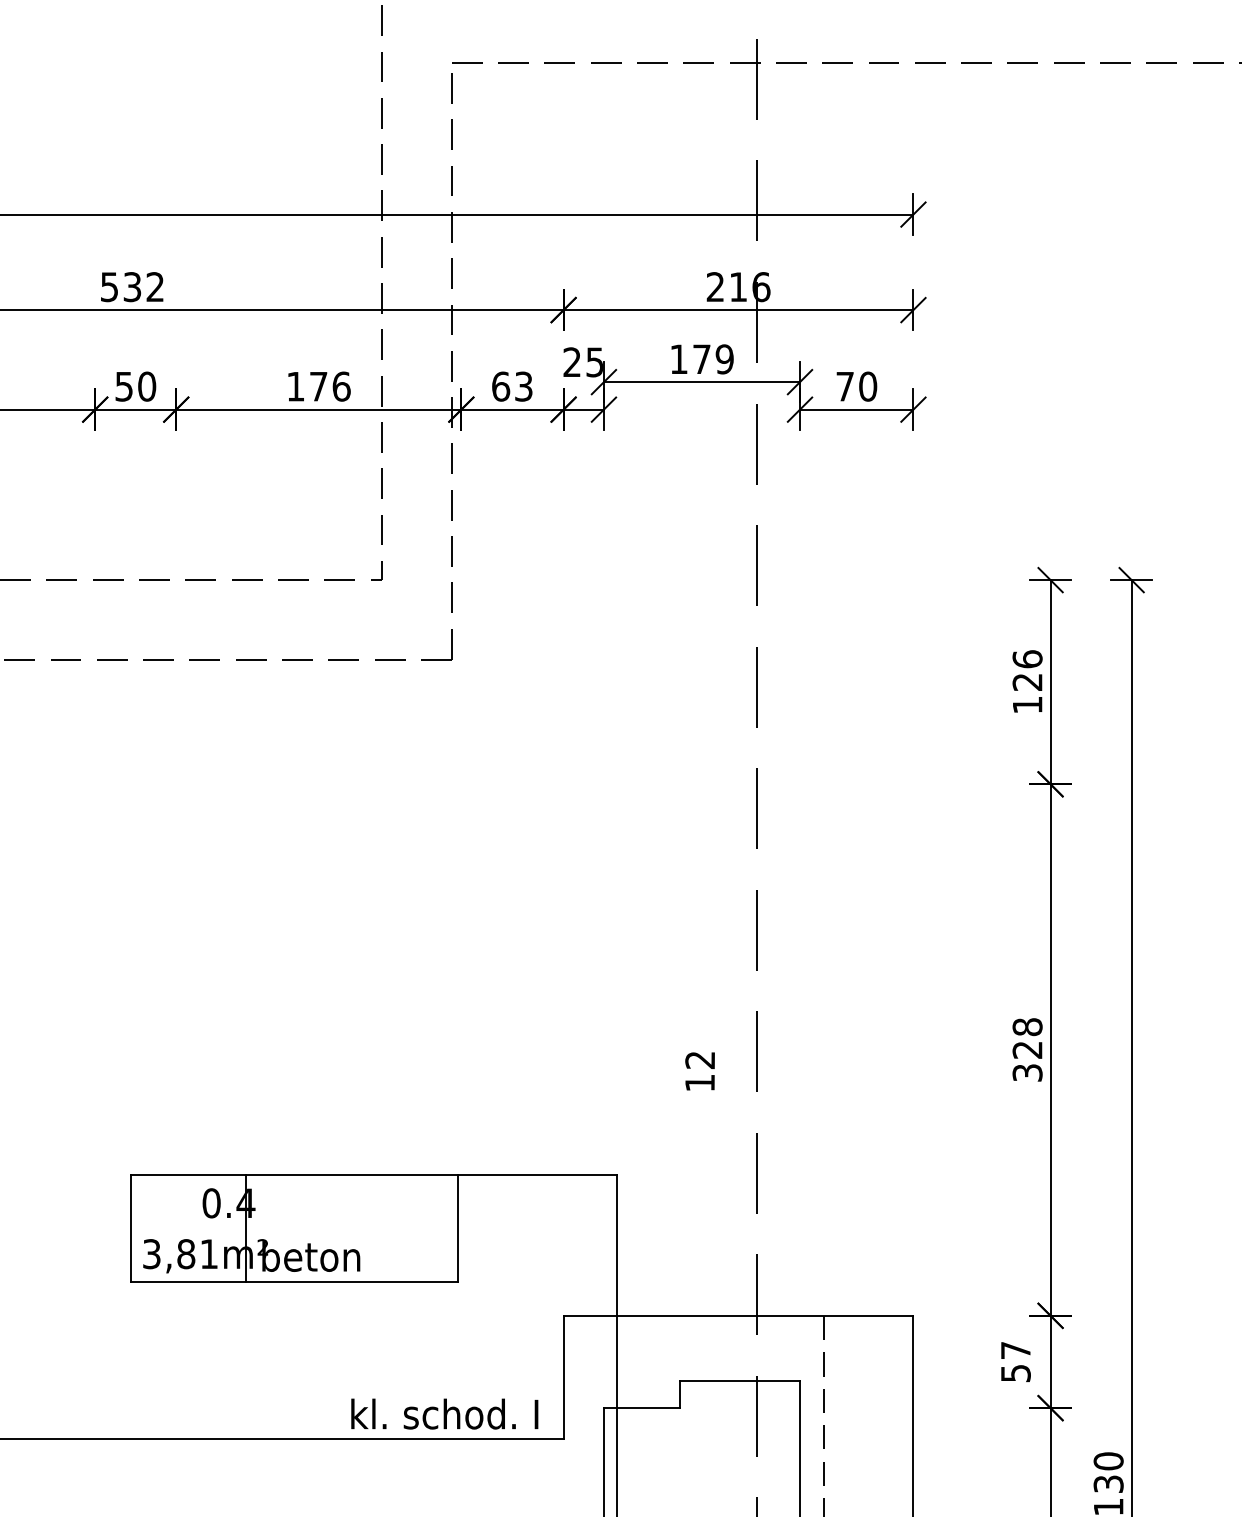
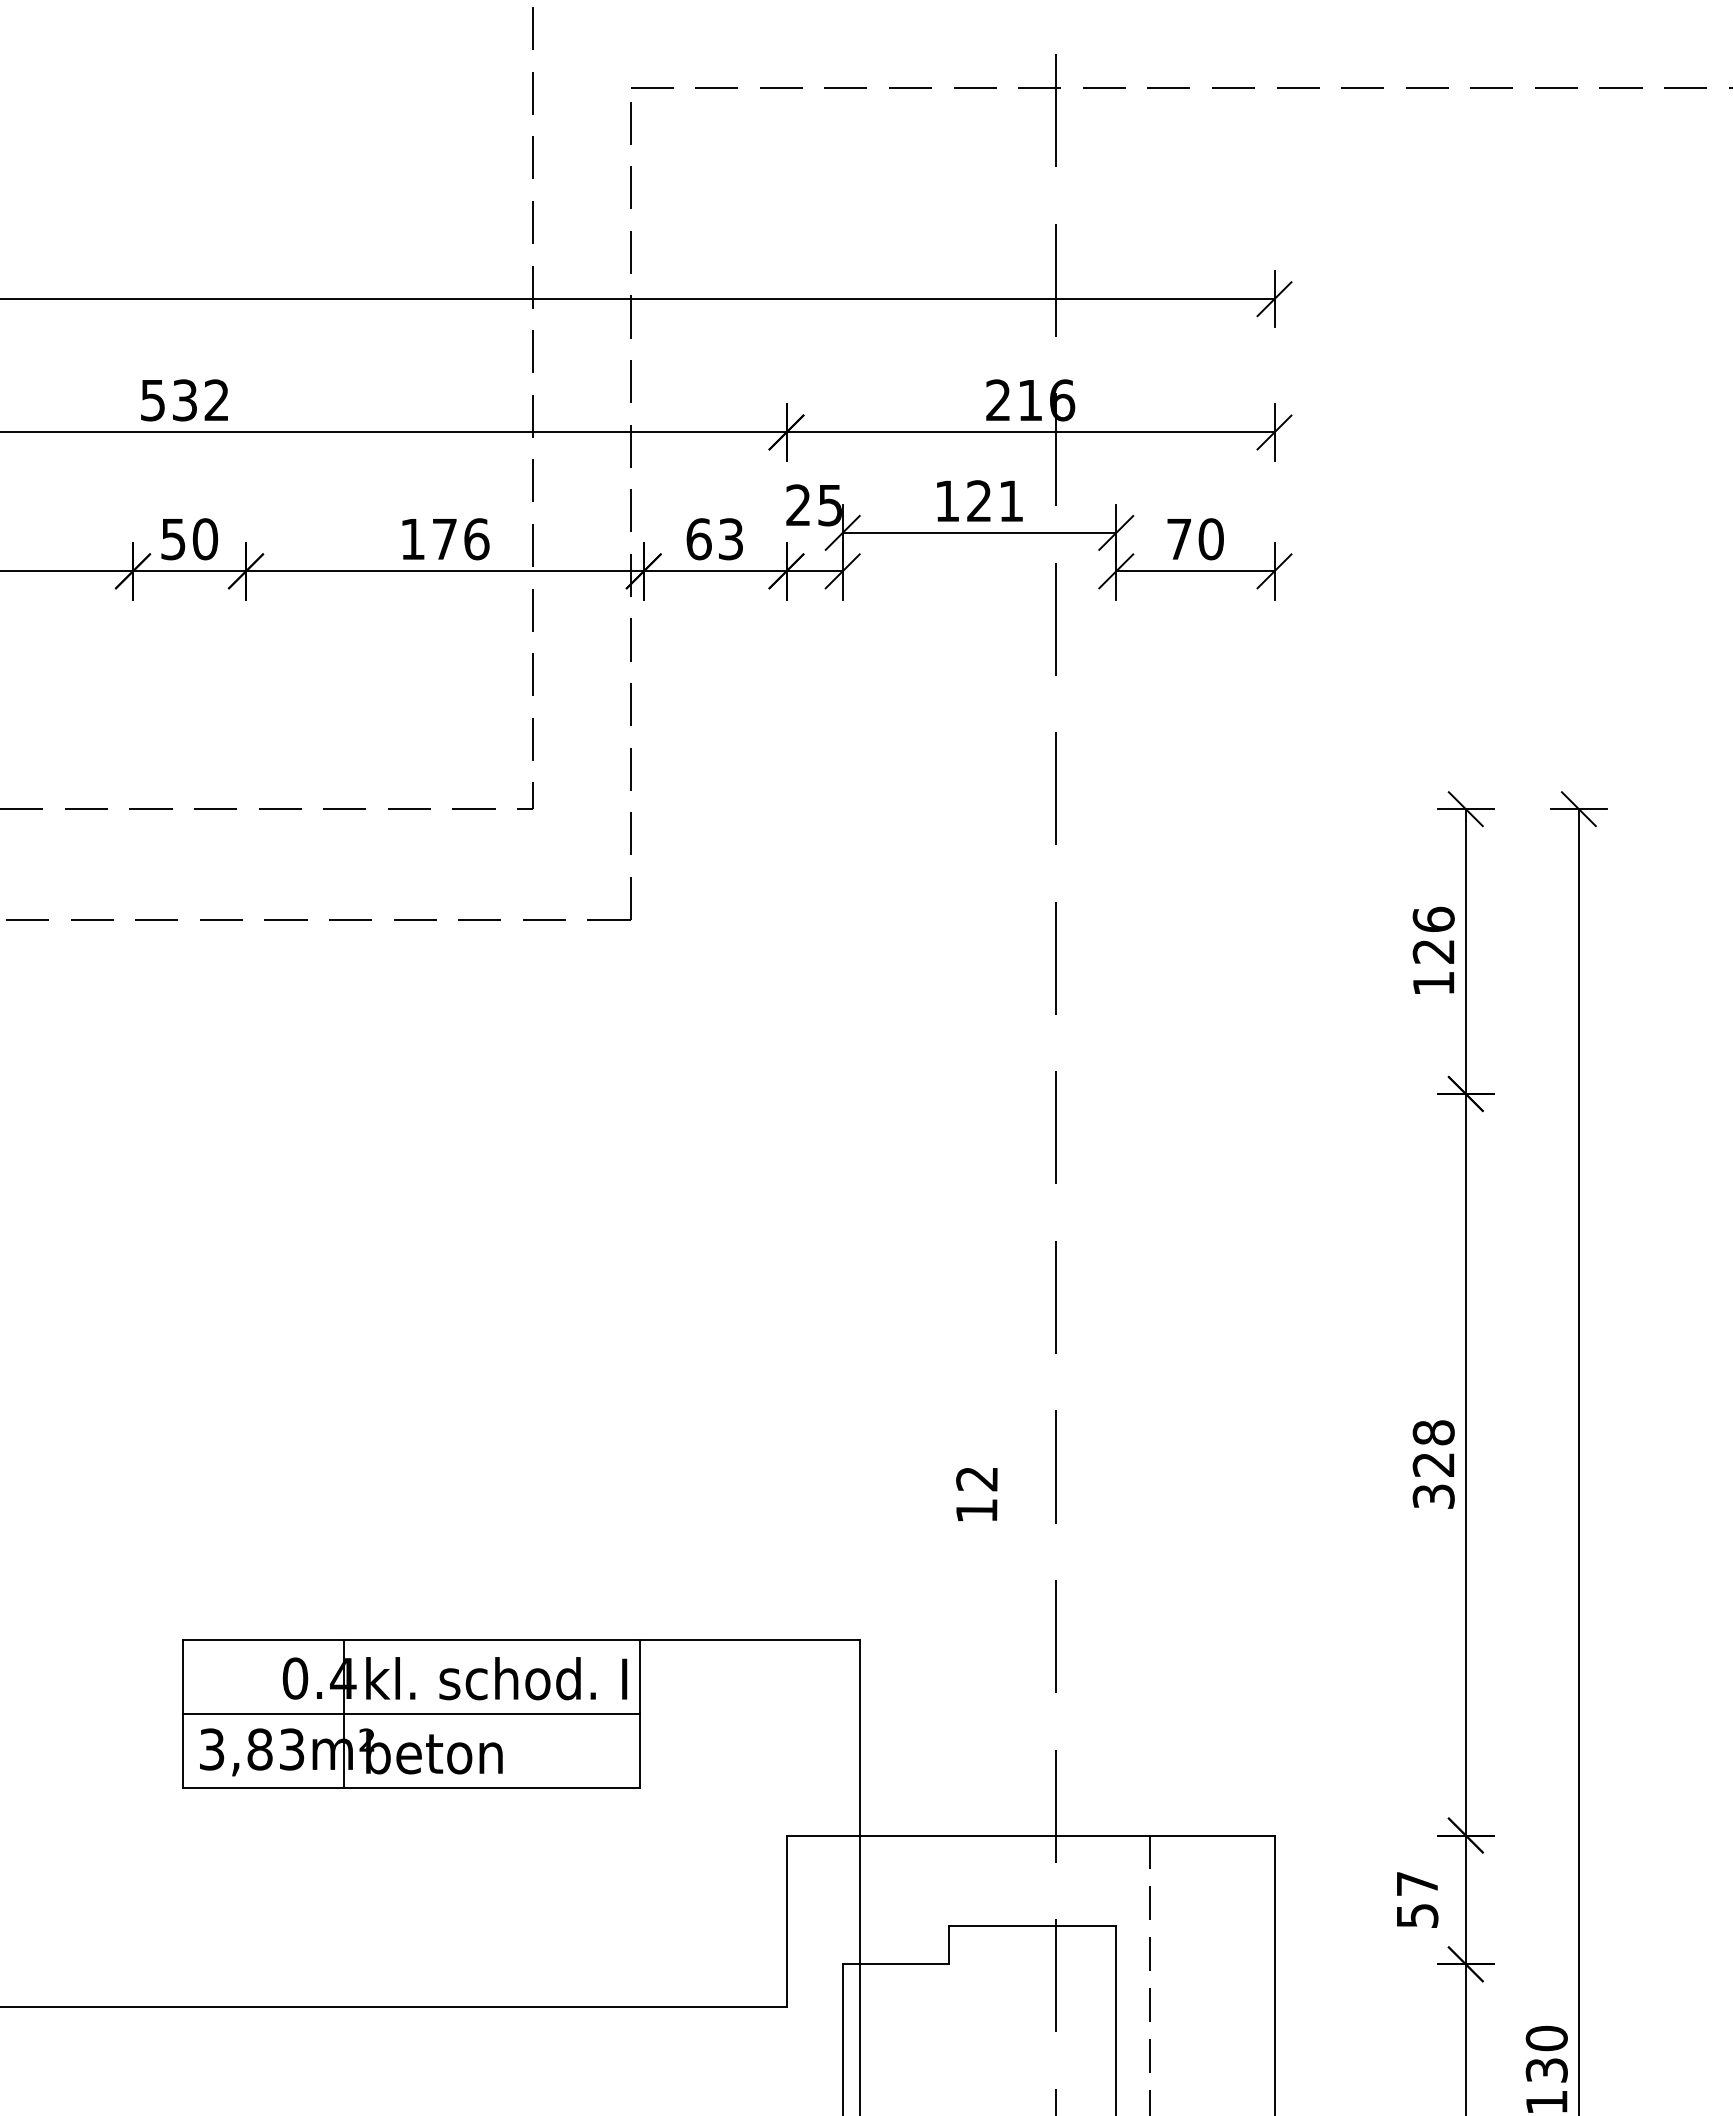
text: (713, 359) -> (995, 501), 179 -> 121
line: (294, 1228) -> (410, 1713), added
text: (209, 1254) -> (292, 1749), 3,81m² -> 3,83m²
text: (444, 1414) -> (496, 1678), moved

